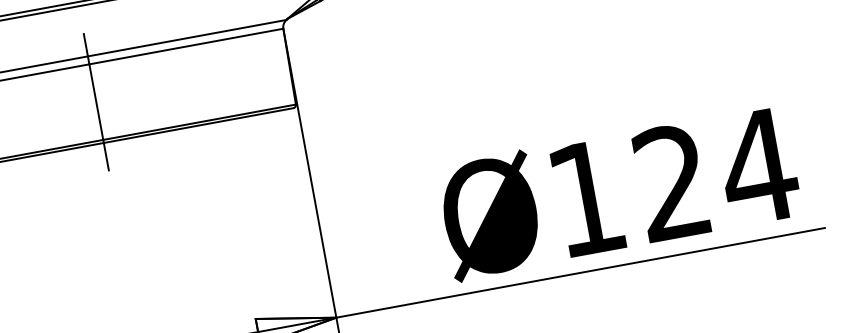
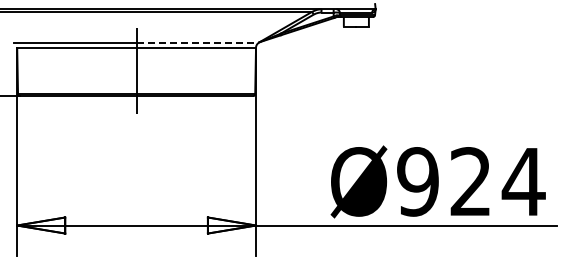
line: (188, 37) -> (198, 42), solid -> dashed
text: (585, 198) -> (417, 181), Ø124 -> Ø924

